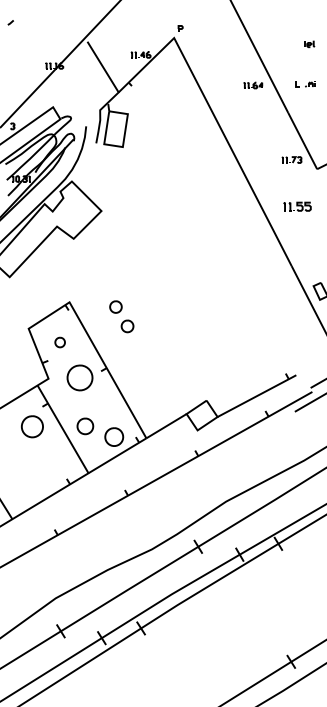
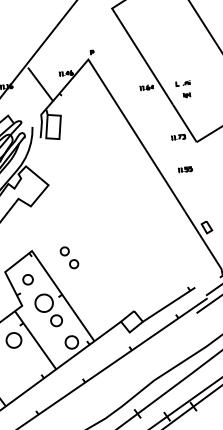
part: (309, 43) -> (187, 94), moved
part: (297, 206) -> (185, 169), size x0.71
part: (59, 342) -> (27, 279), size x1.43
part: (85, 426) -> (56, 320), moved

